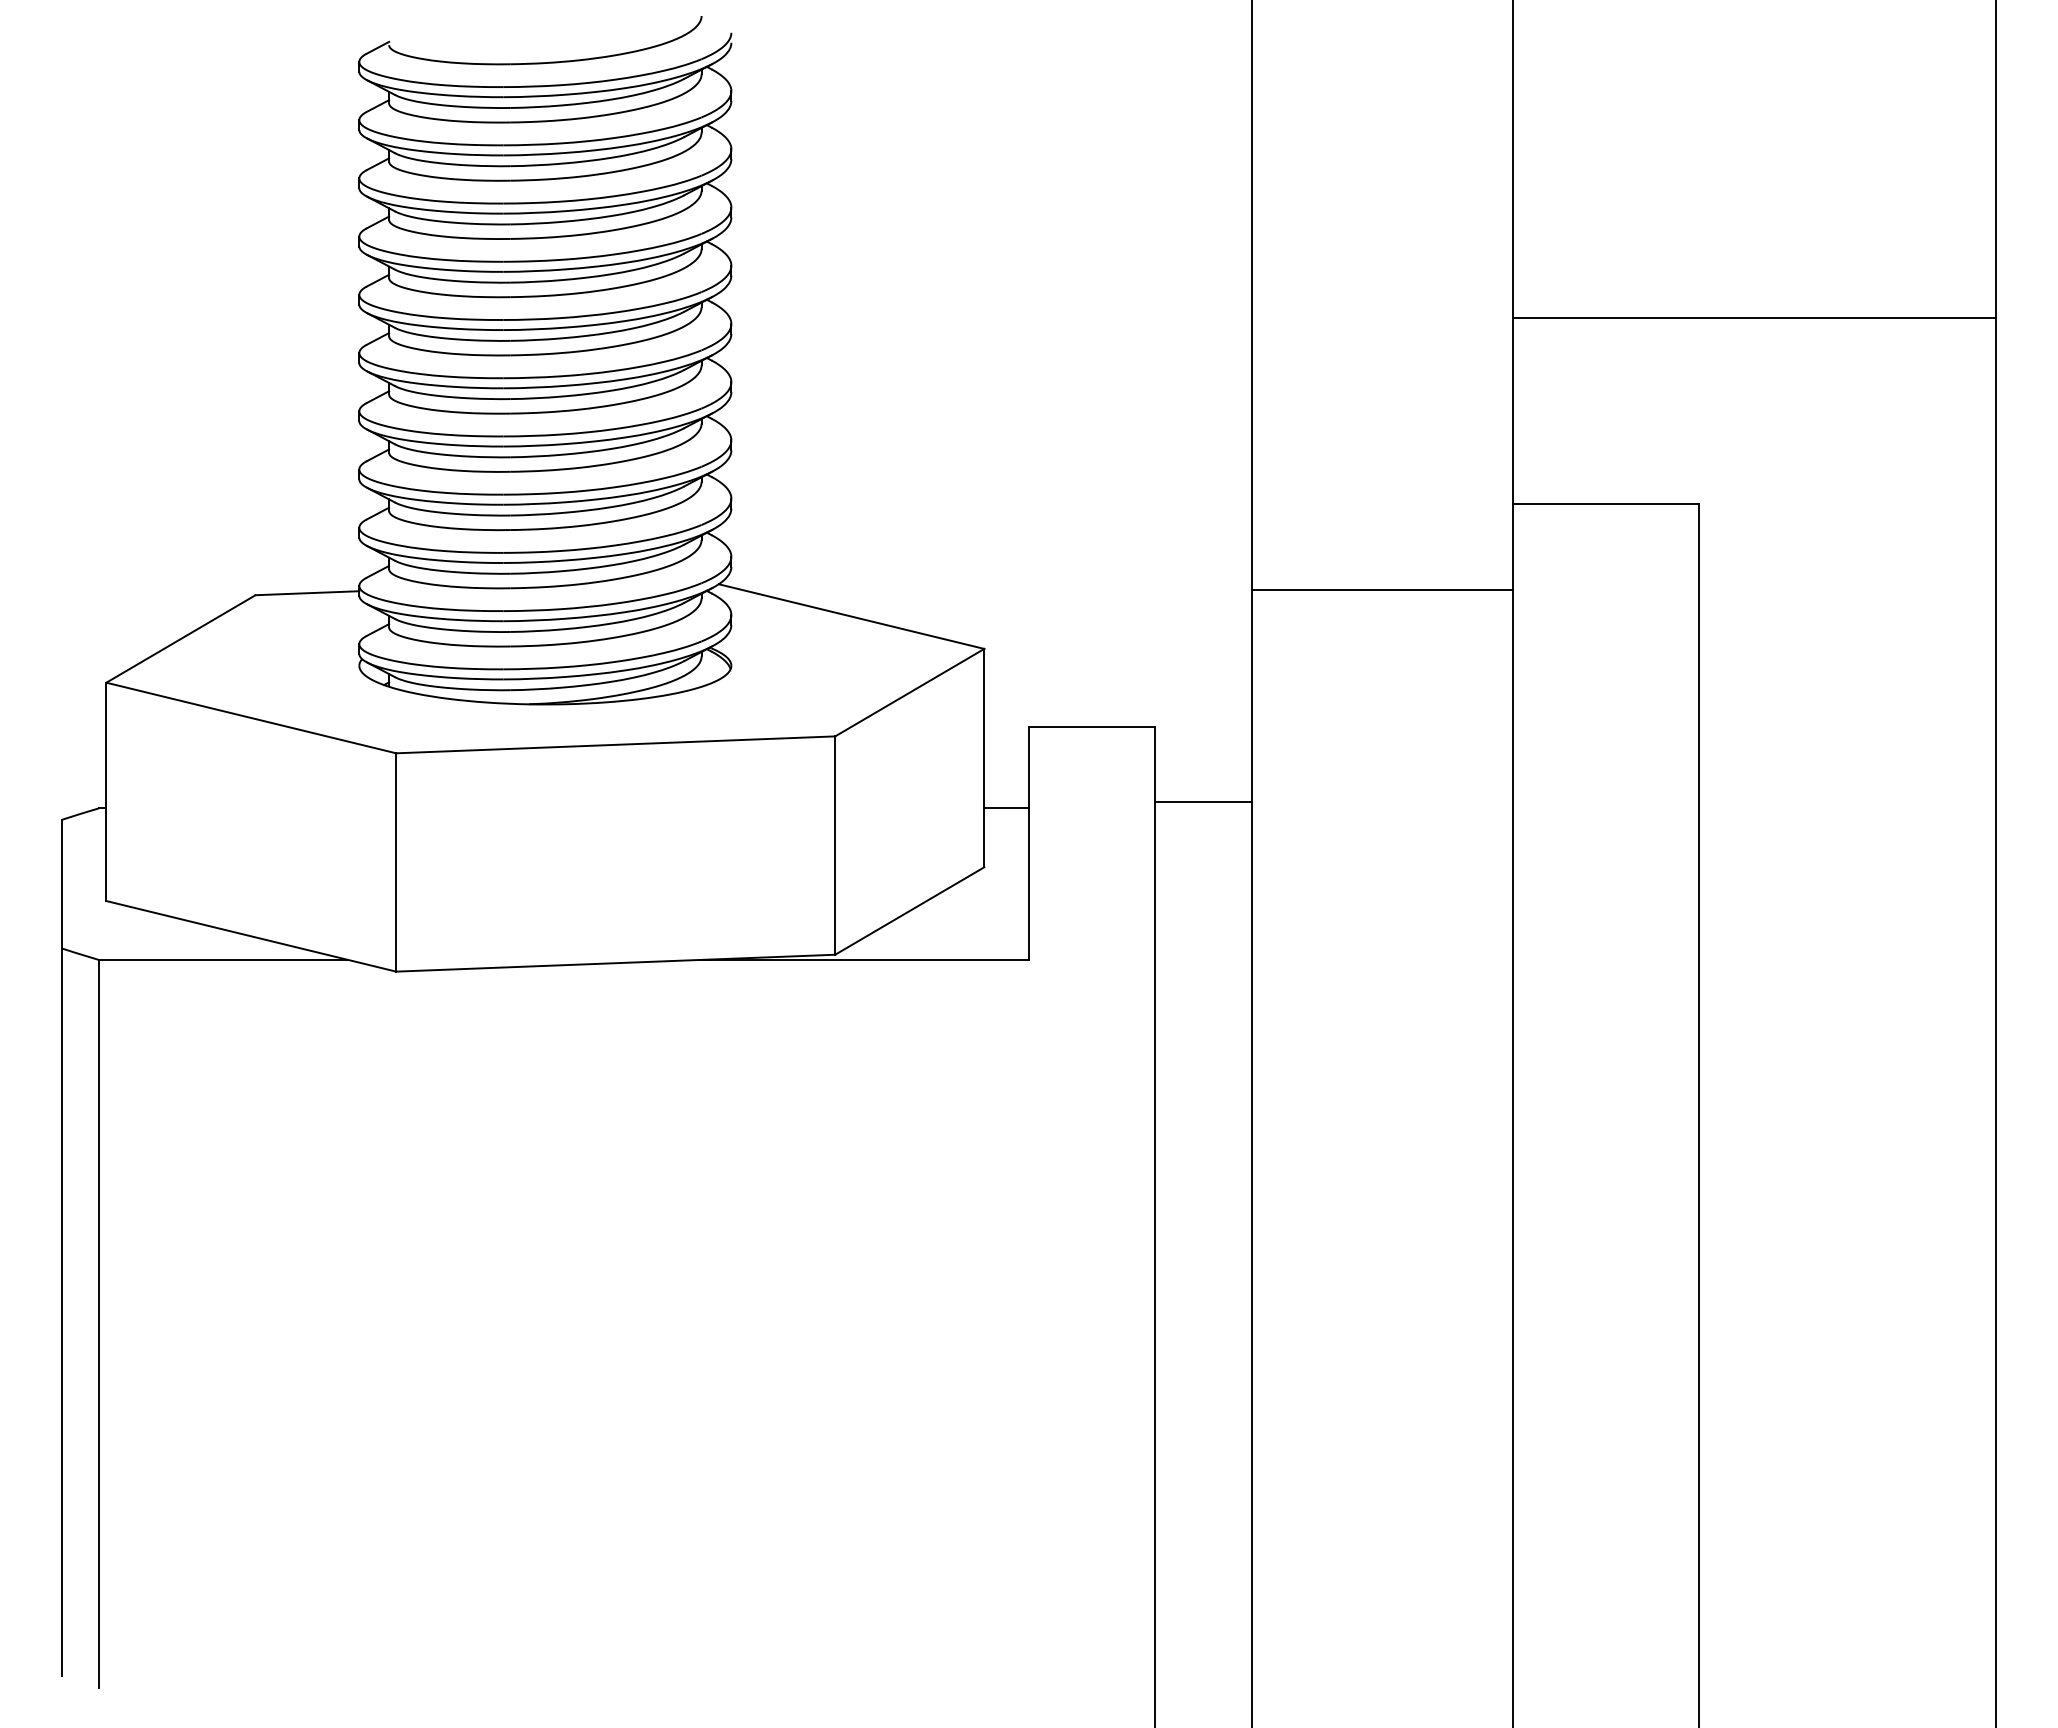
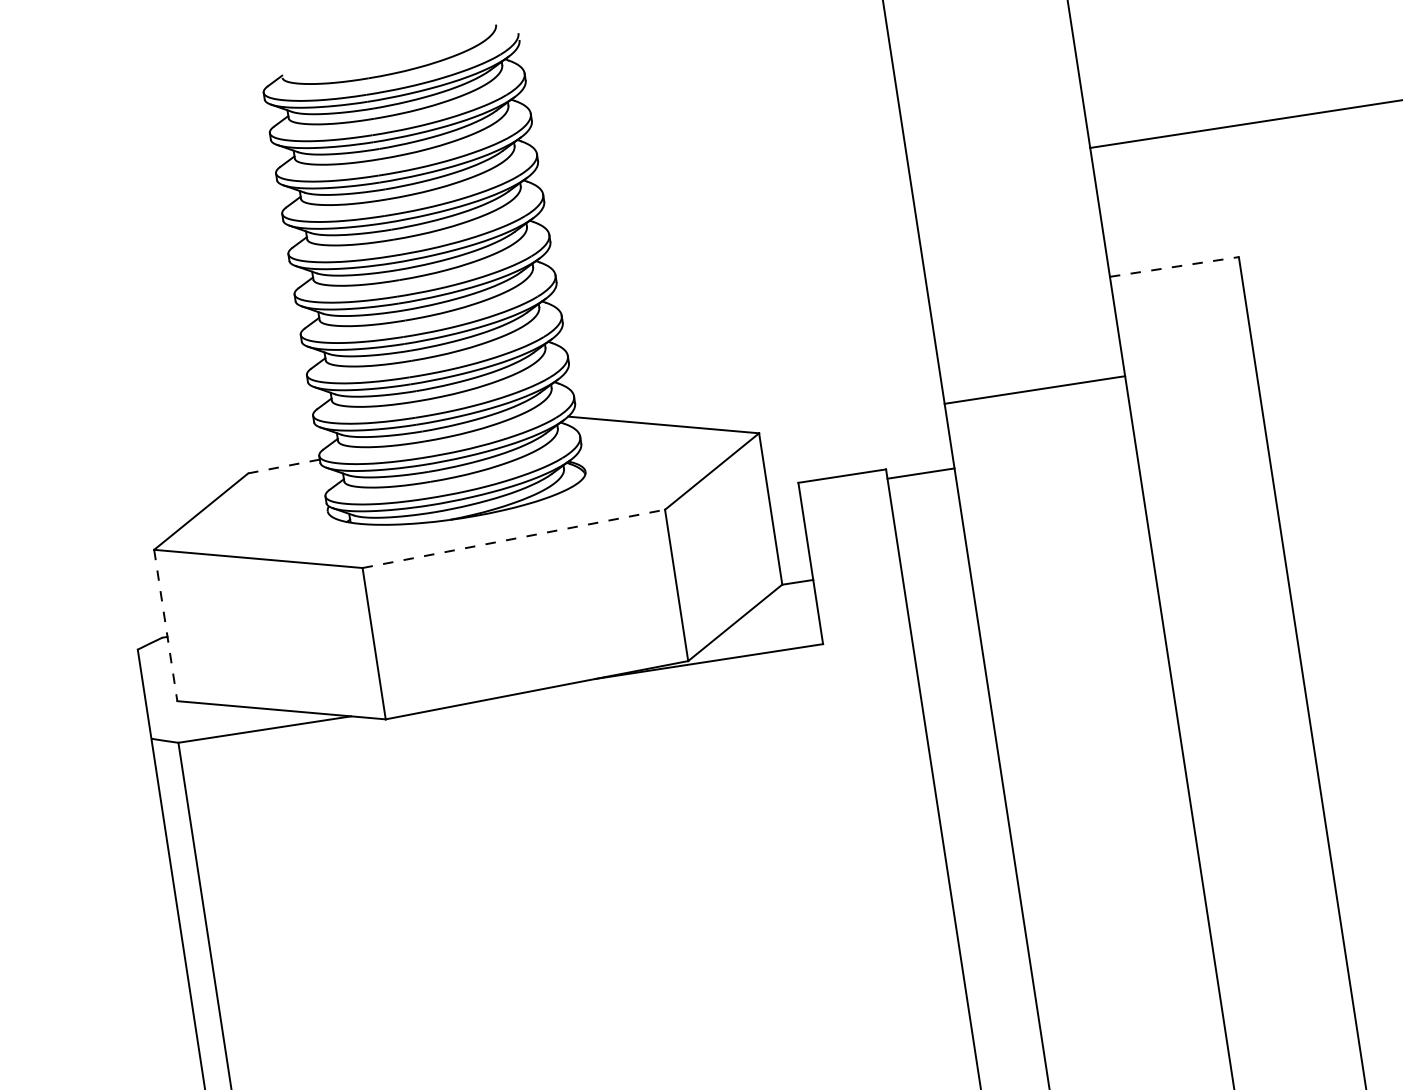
line: (1606, 504) -> (1175, 267), solid -> dashed
line: (1382, 590) -> (1034, 390), moved
line: (307, 593) -> (284, 466), solid -> dashed
line: (615, 744) -> (513, 538), solid -> dashed
line: (106, 792) -> (165, 625), solid -> dashed
line: (1203, 801) -> (920, 473), moved
line: (1006, 808) -> (797, 582), moved

